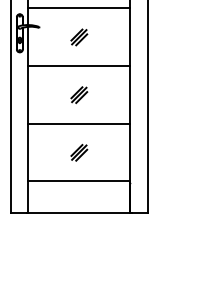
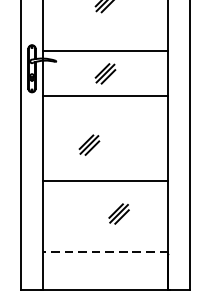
line: (79, 8) -> (105, 51), moved
line: (79, 66) -> (105, 96), moved
part: (79, 95) -> (89, 145), moved
part: (79, 152) -> (119, 213), moved
line: (79, 181) -> (105, 251), solid -> dashed

